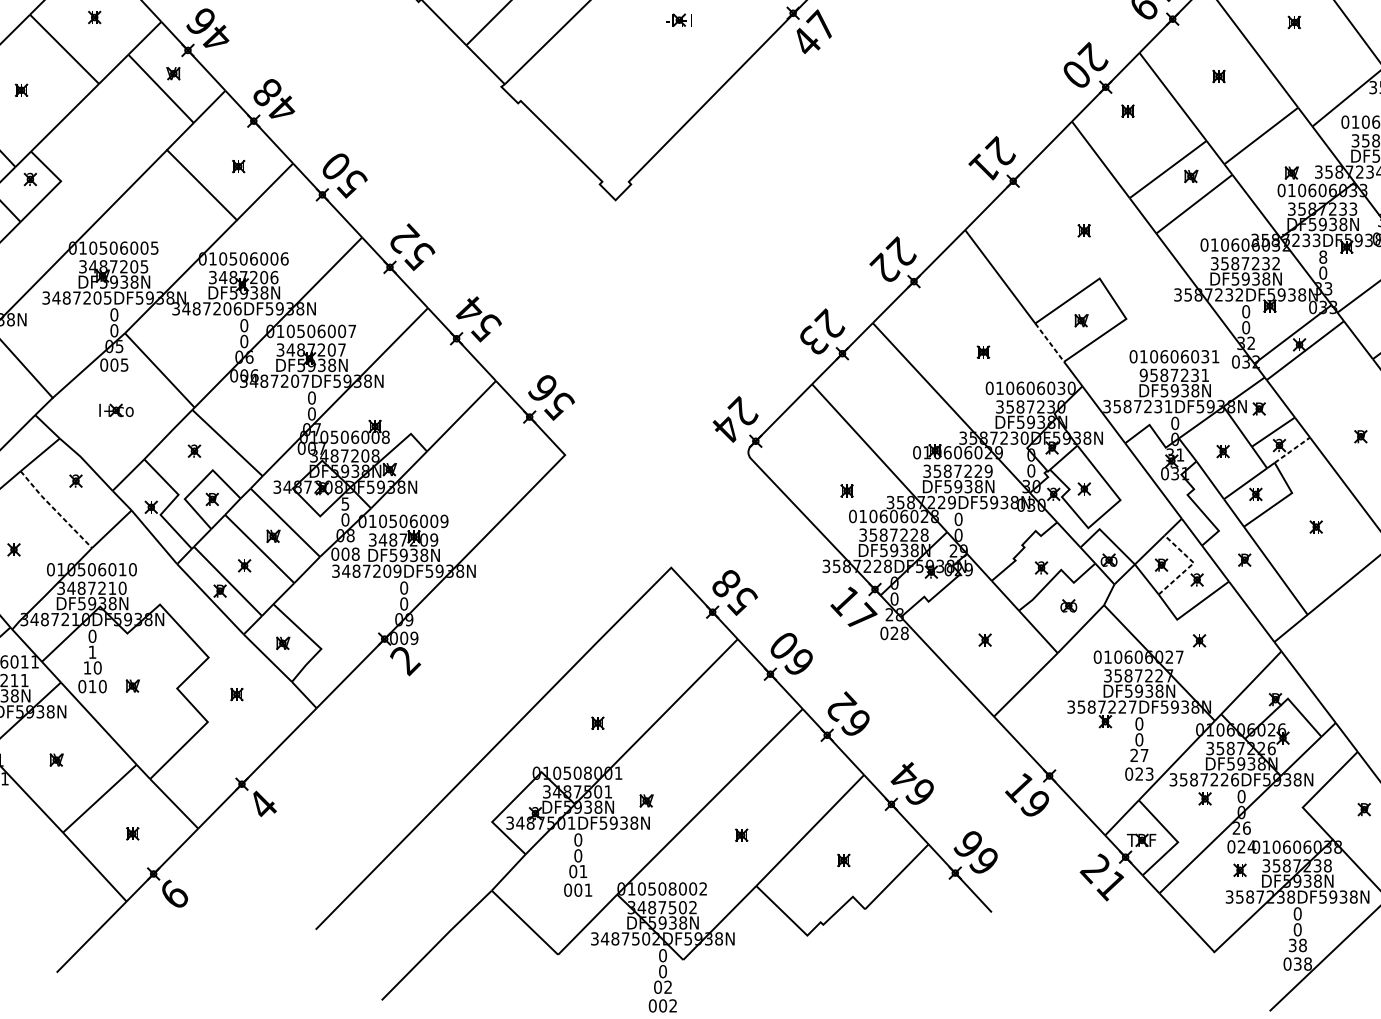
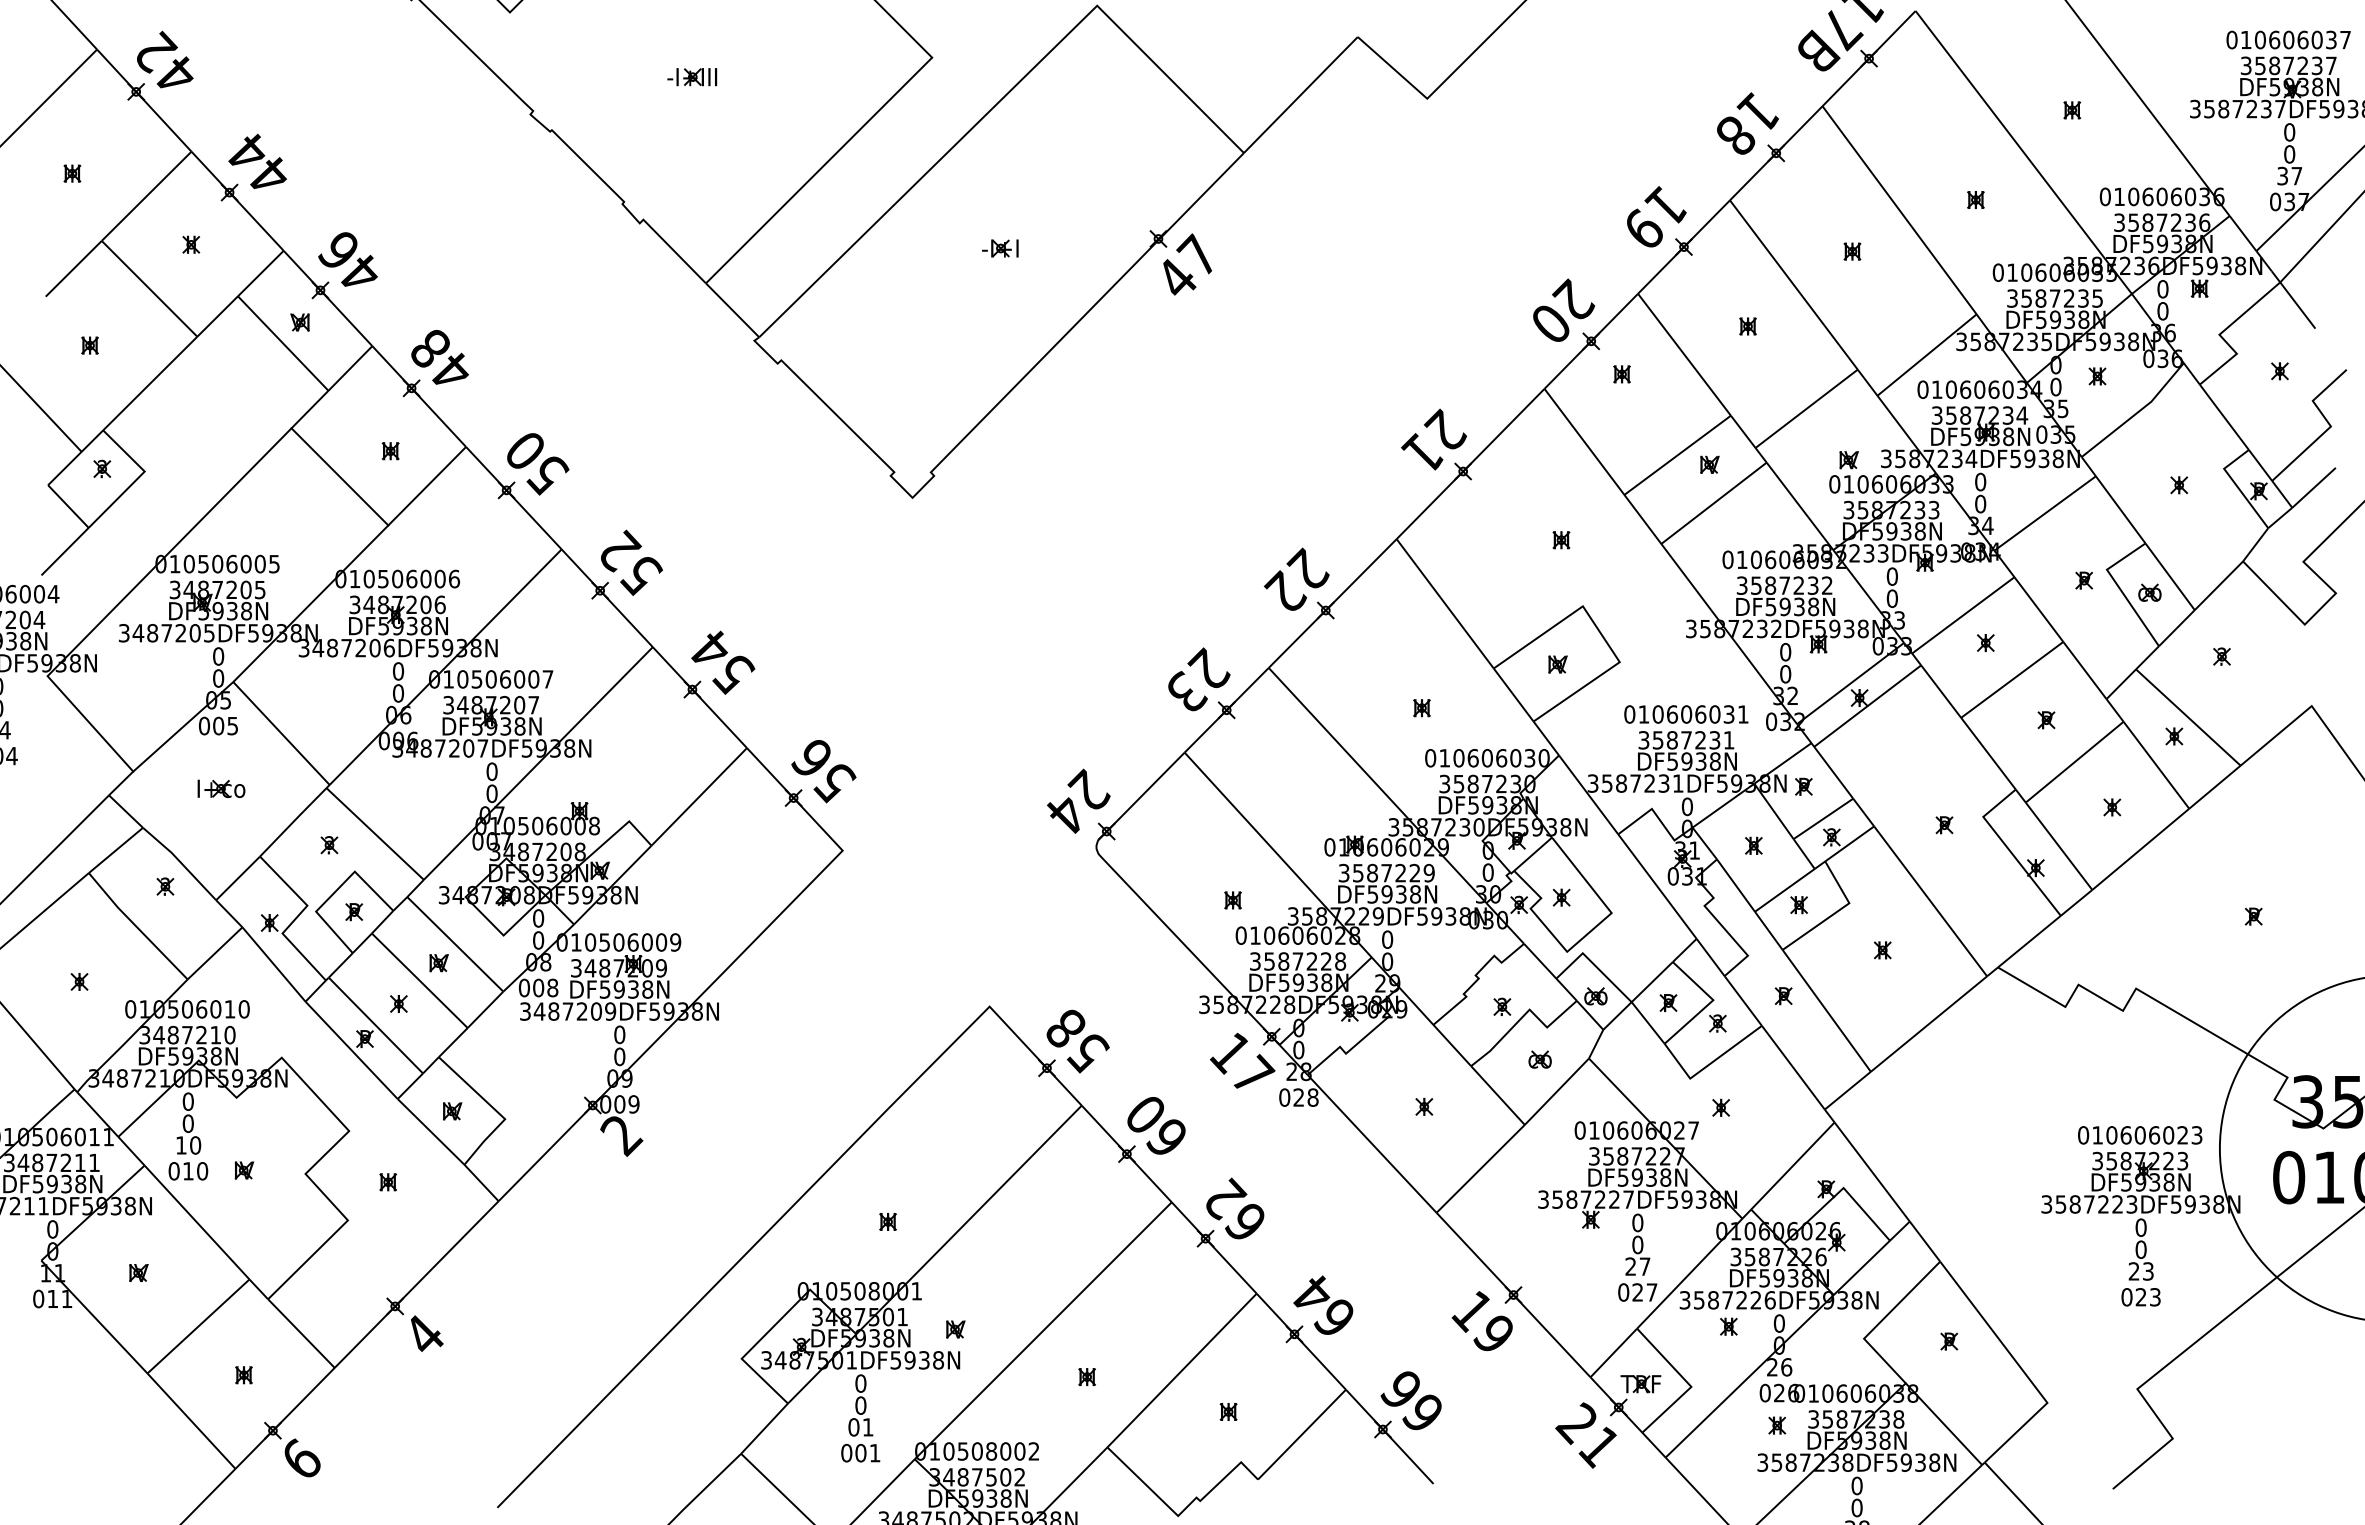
text: (1322, 257) -> (1891, 576), 8 -> 0
line: (1049, 343) -> (1513, 695), dashed -> solid
text: (1143, 375) -> (1643, 740), 9587231 -> 3587231
line: (1292, 450) -> (1849, 844), dashed -> solid
text: (345, 504) -> (538, 918), 5 -> 0
line: (55, 509) -> (136, 926), dashed -> solid
line: (1191, 564) -> (1710, 1002), dashed -> solid
text: (91, 652) -> (187, 1123), 1 -> 0
text: (1149, 774) -> (1651, 1292), 023 -> 027
text: (1251, 846) -> (1793, 1392), 024 -> 026

